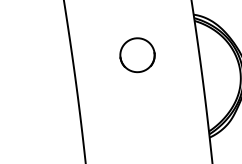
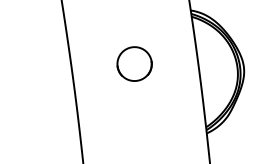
part: (137, 54) -> (134, 63), moved

